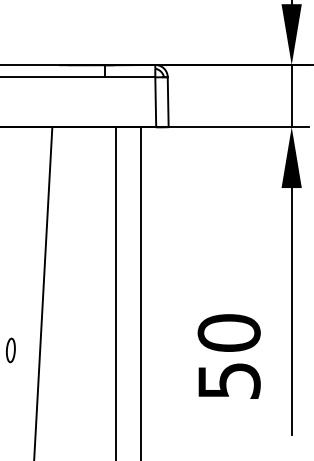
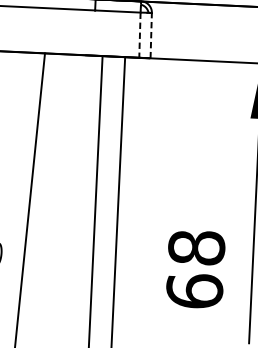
line: (155, 102) -> (139, 35), solid -> dashed
line: (168, 102) -> (151, 35), solid -> dashed
text: (228, 356) -> (195, 269), 50 -> 68

